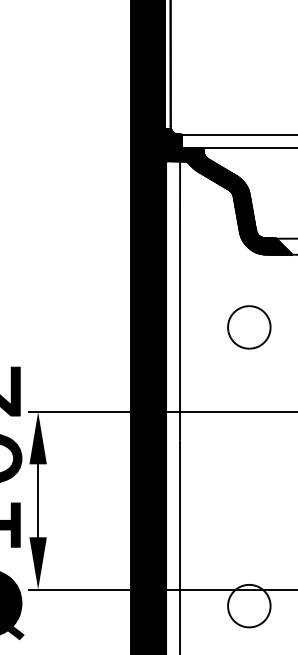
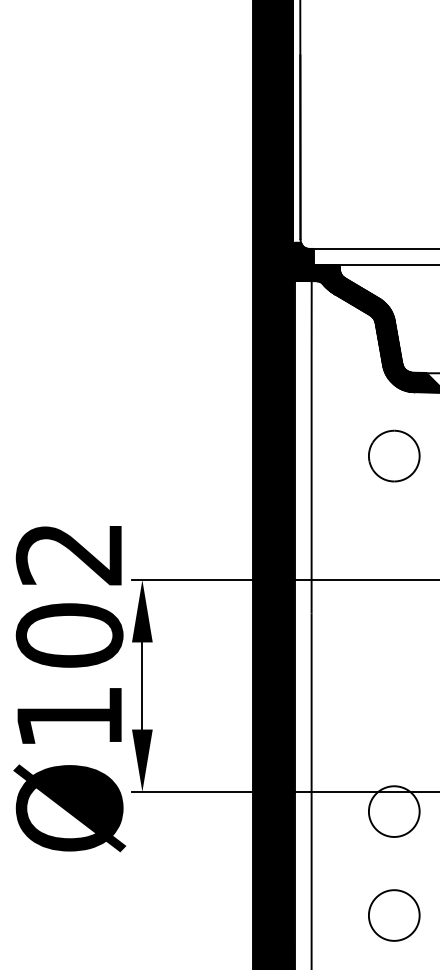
part: (249, 326) -> (394, 455), moved

